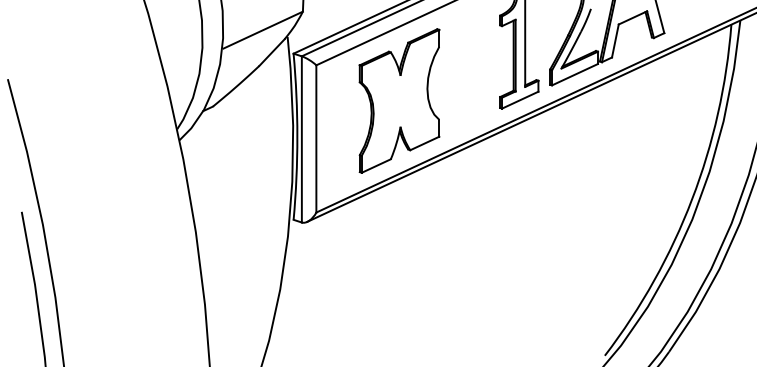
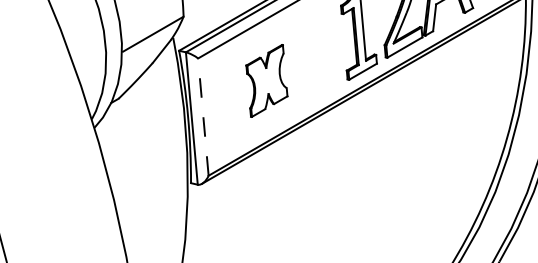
part: (399, 100) -> (266, 80), size x0.6
line: (316, 138) -> (203, 116), solid -> dashed

